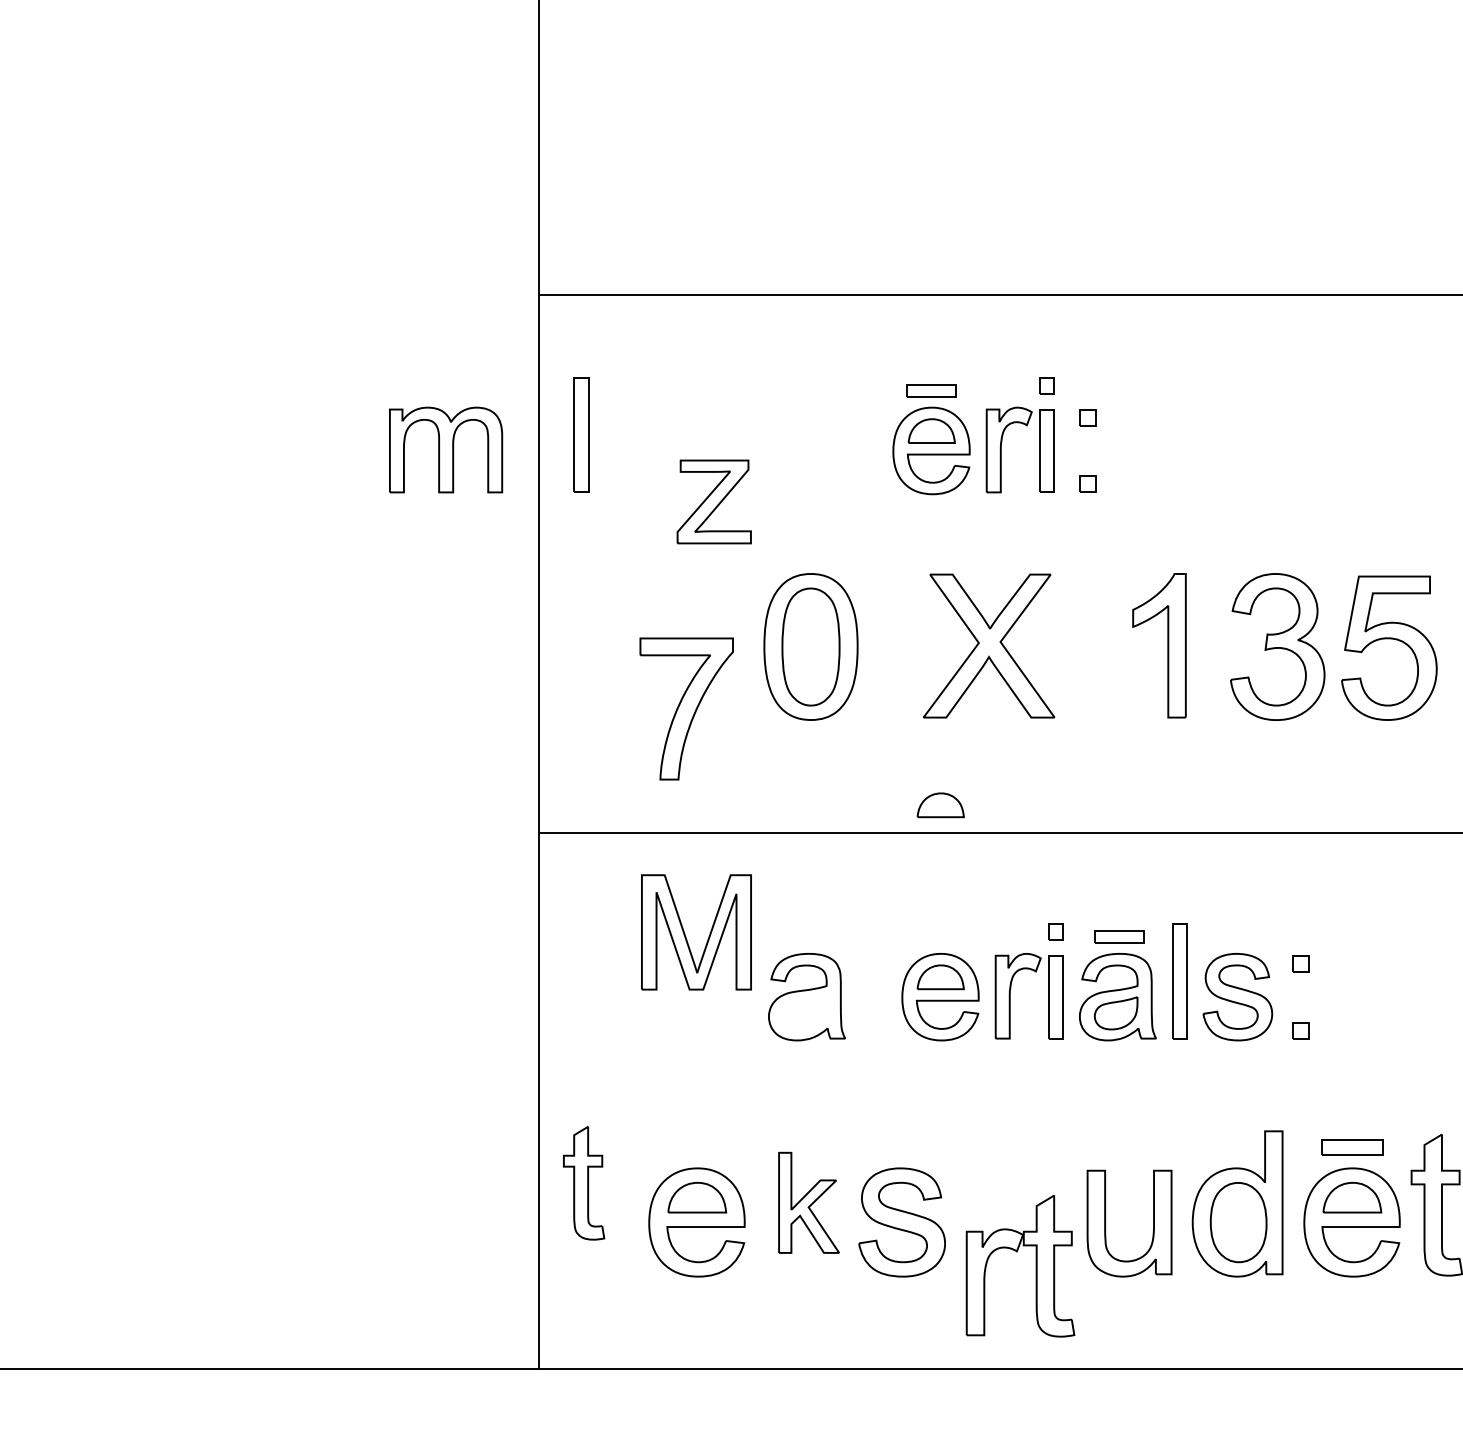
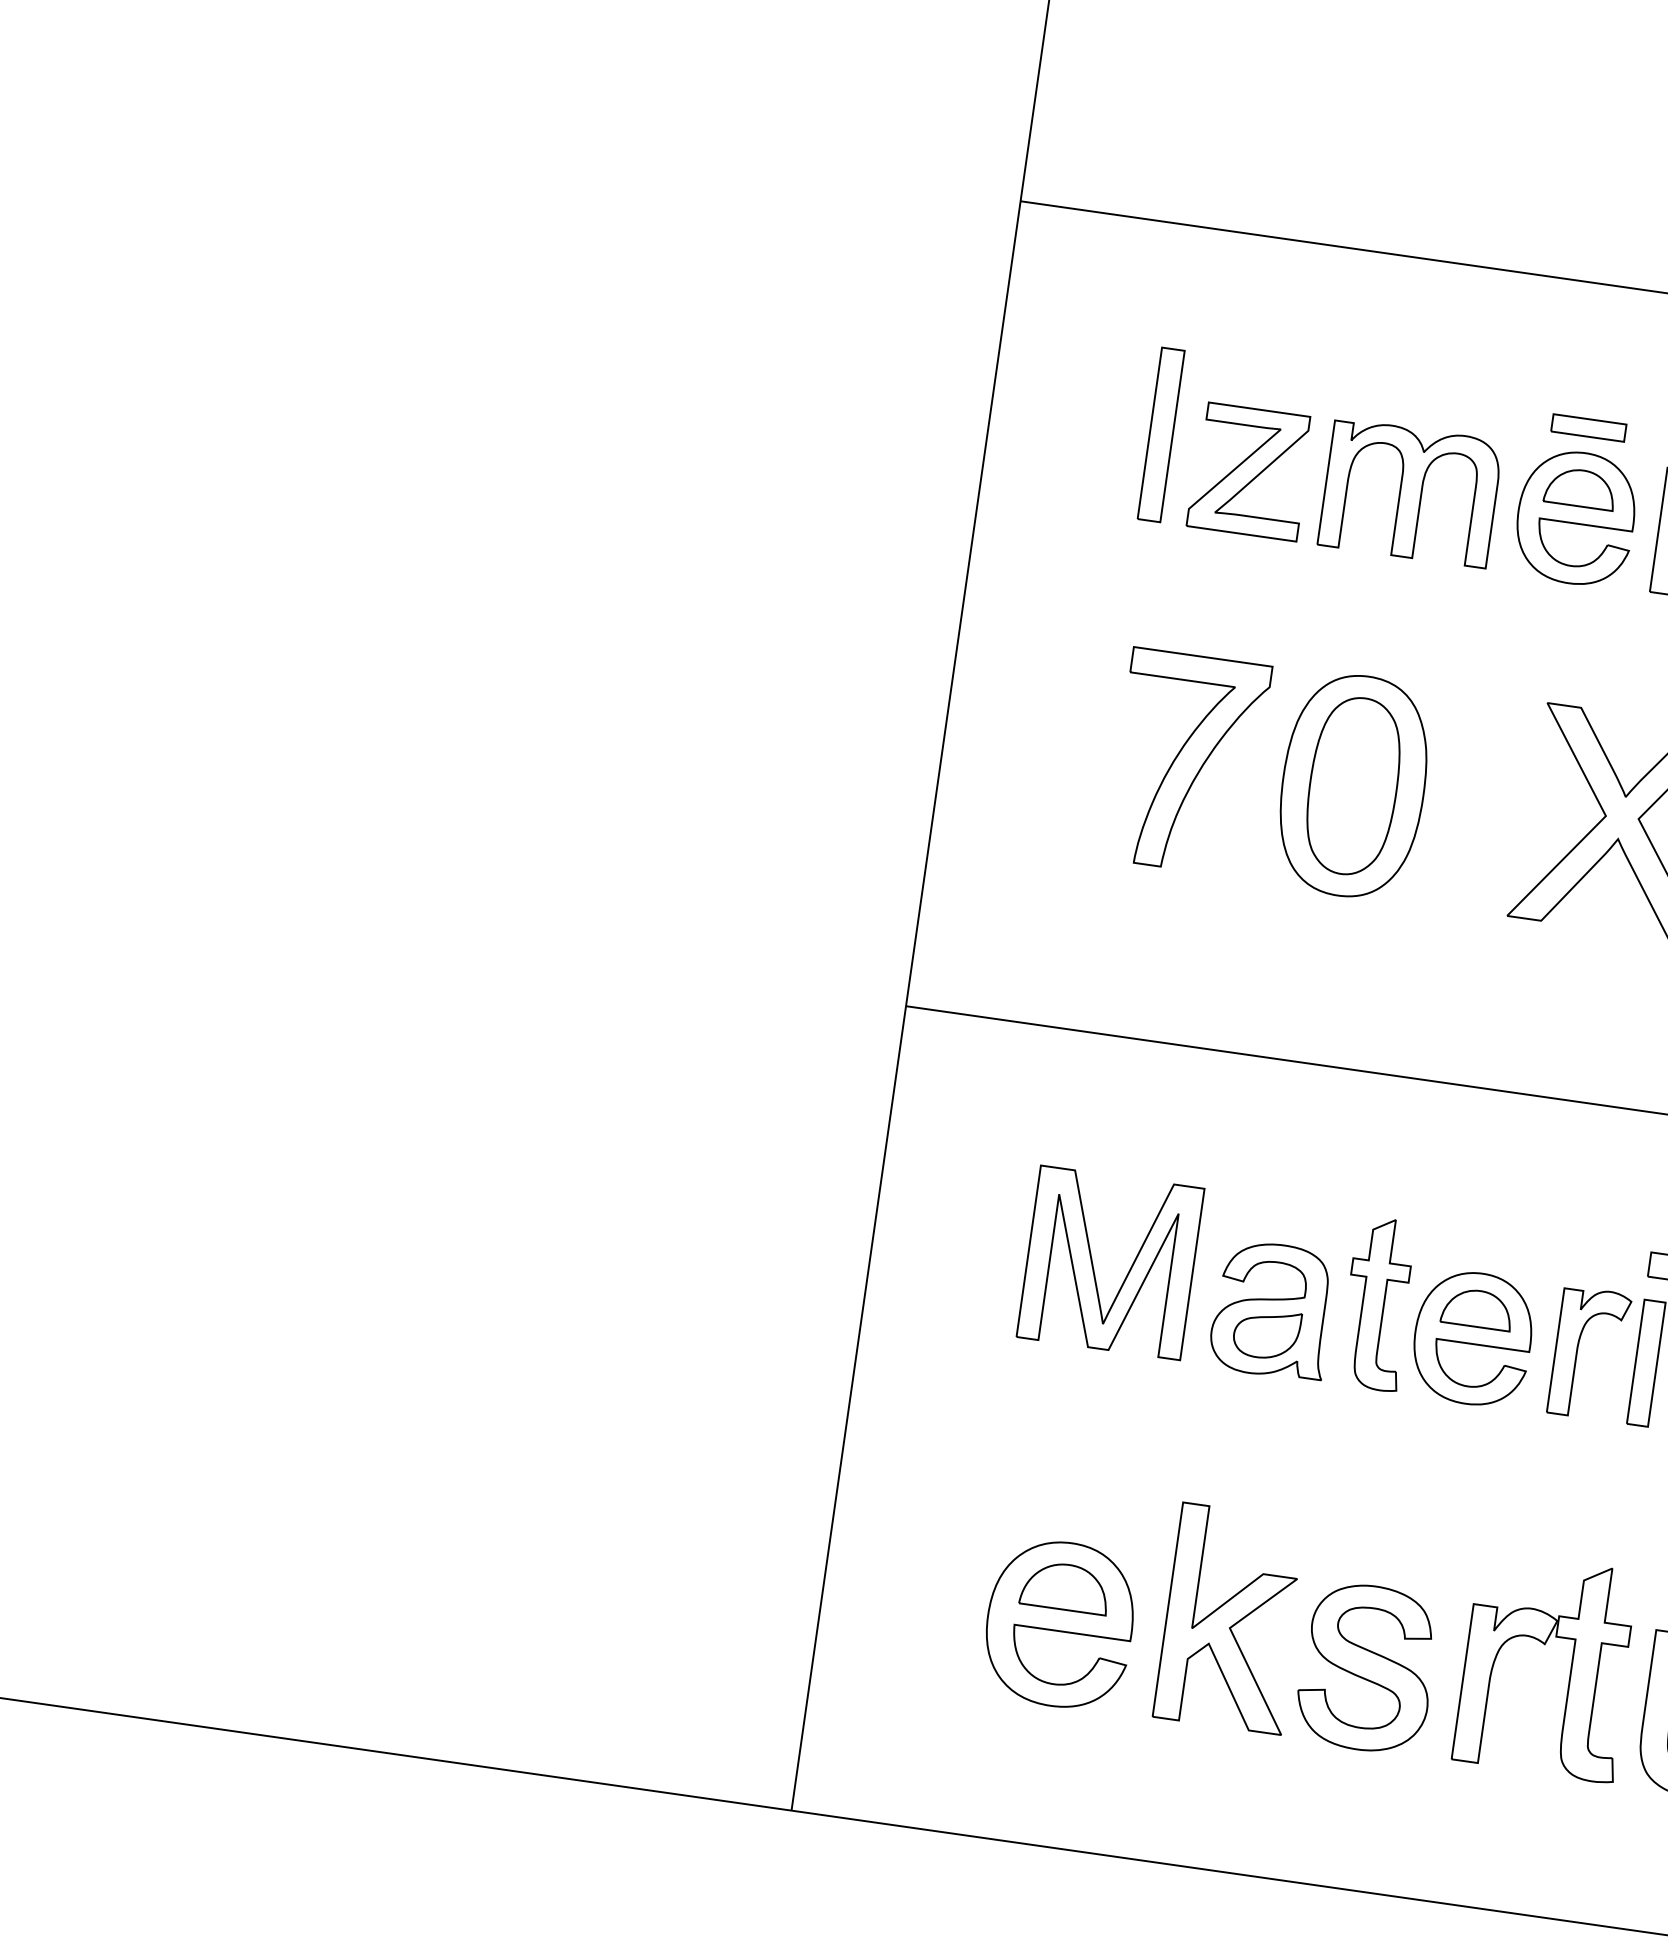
part: (581, 434) -> (1161, 433), moved
part: (446, 449) -> (1411, 492), moved
part: (713, 501) -> (1249, 470), moved
part: (686, 708) -> (1187, 761), moved
part: (940, 805) -> (1513, 1051), removed
part: (686, 936) -> (1094, 1266), moved
part: (805, 1013) -> (1267, 1334), added
part: (584, 1183) -> (1378, 1304), moved
part: (808, 1202) -> (1231, 1618), size x1.43
part: (1017, 1252) -> (1545, 1646), moved

